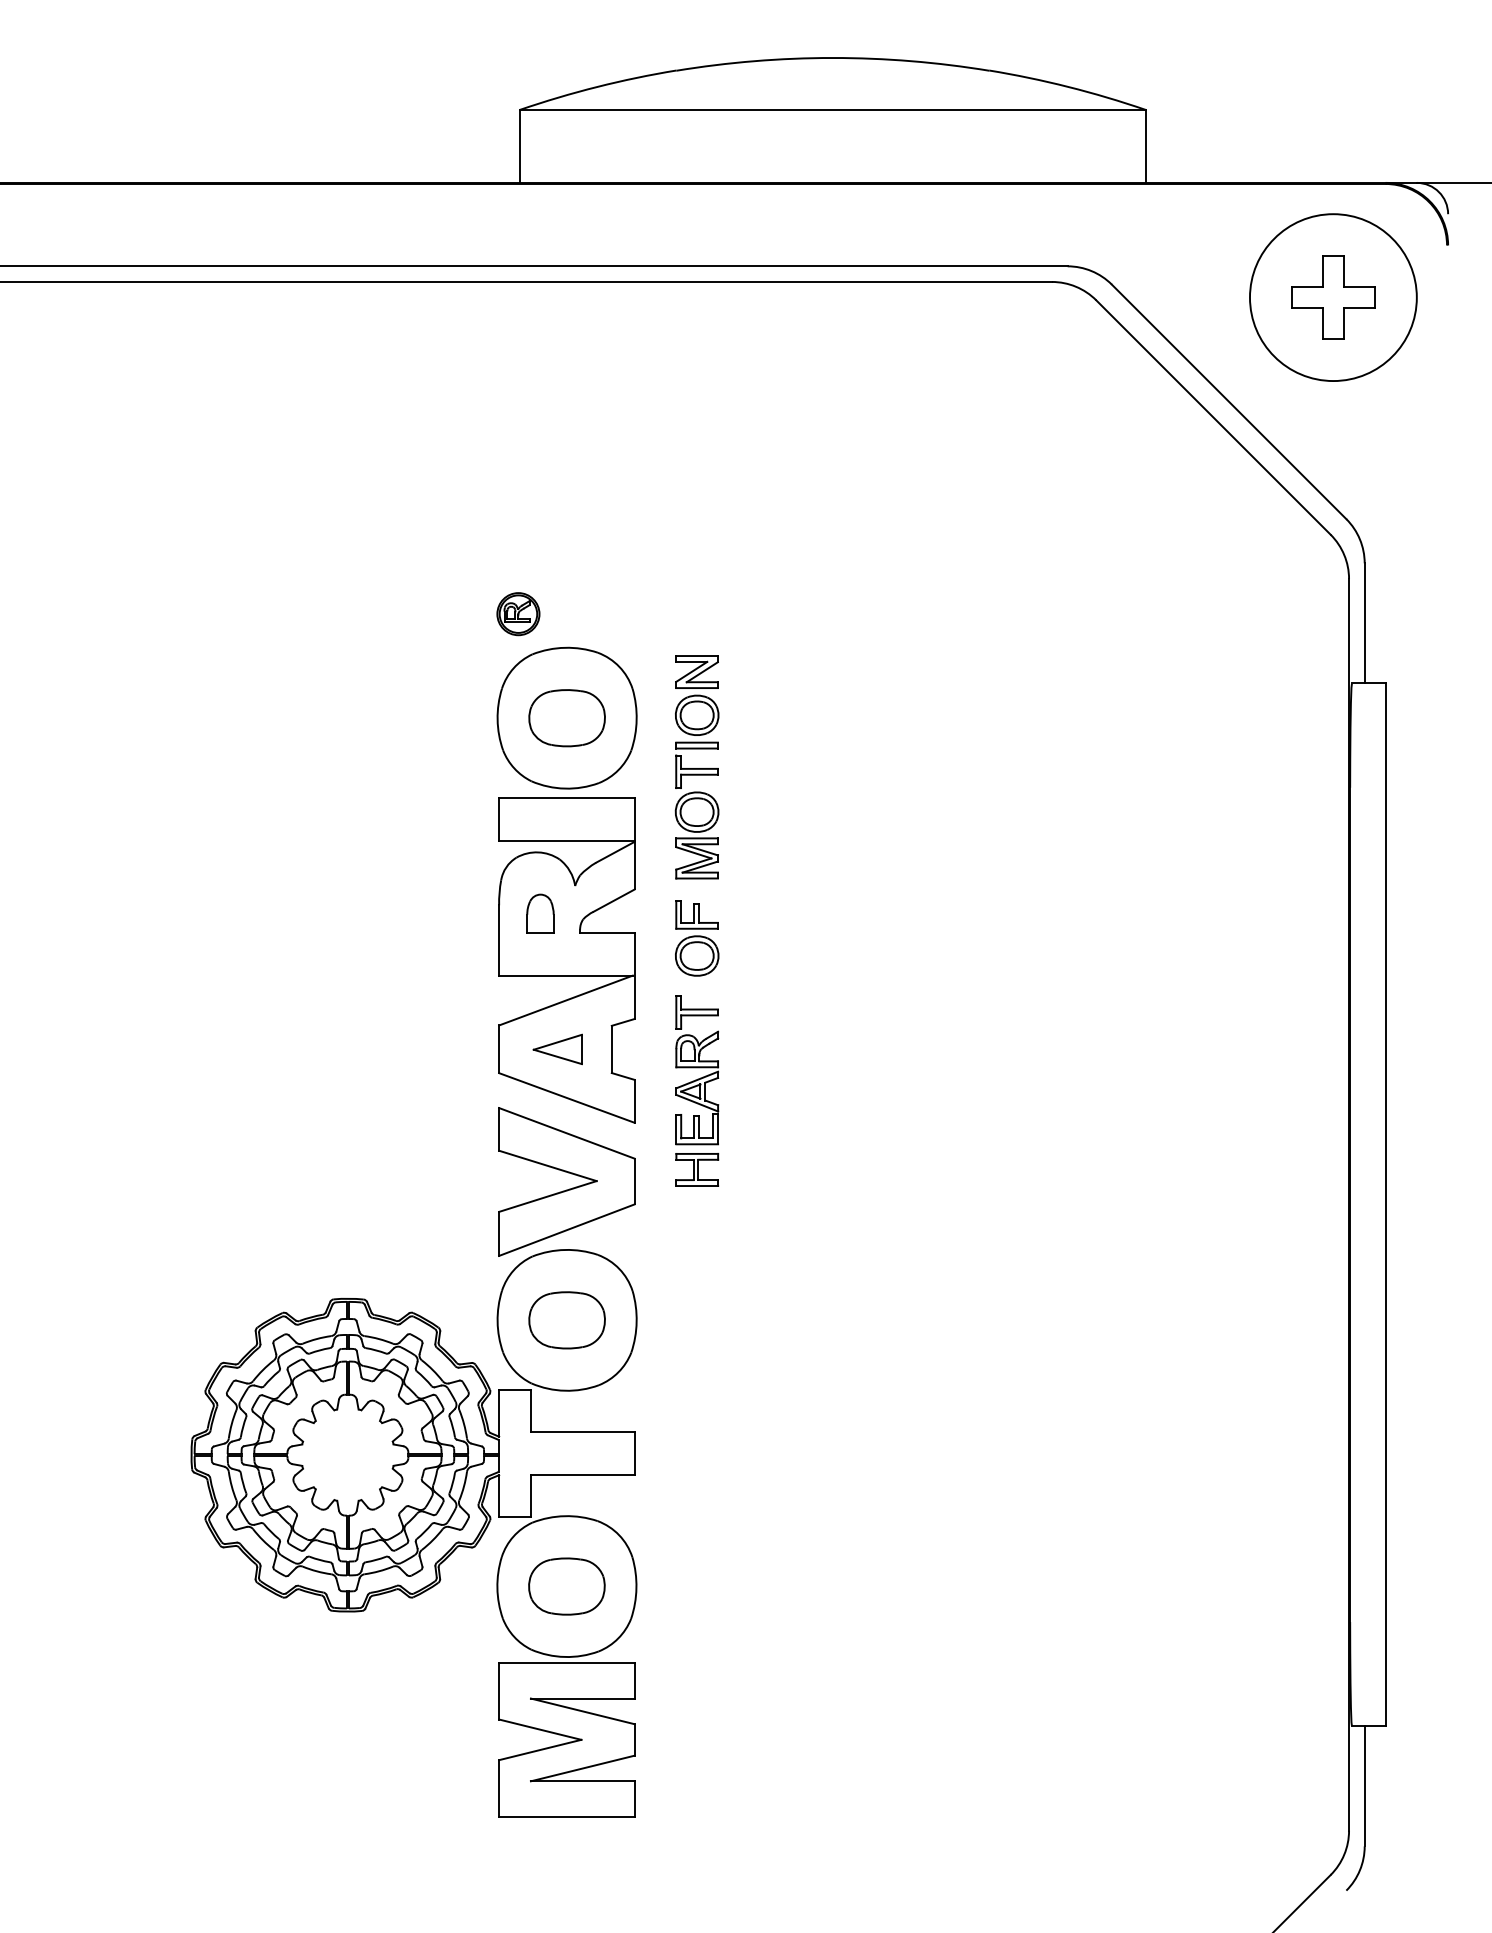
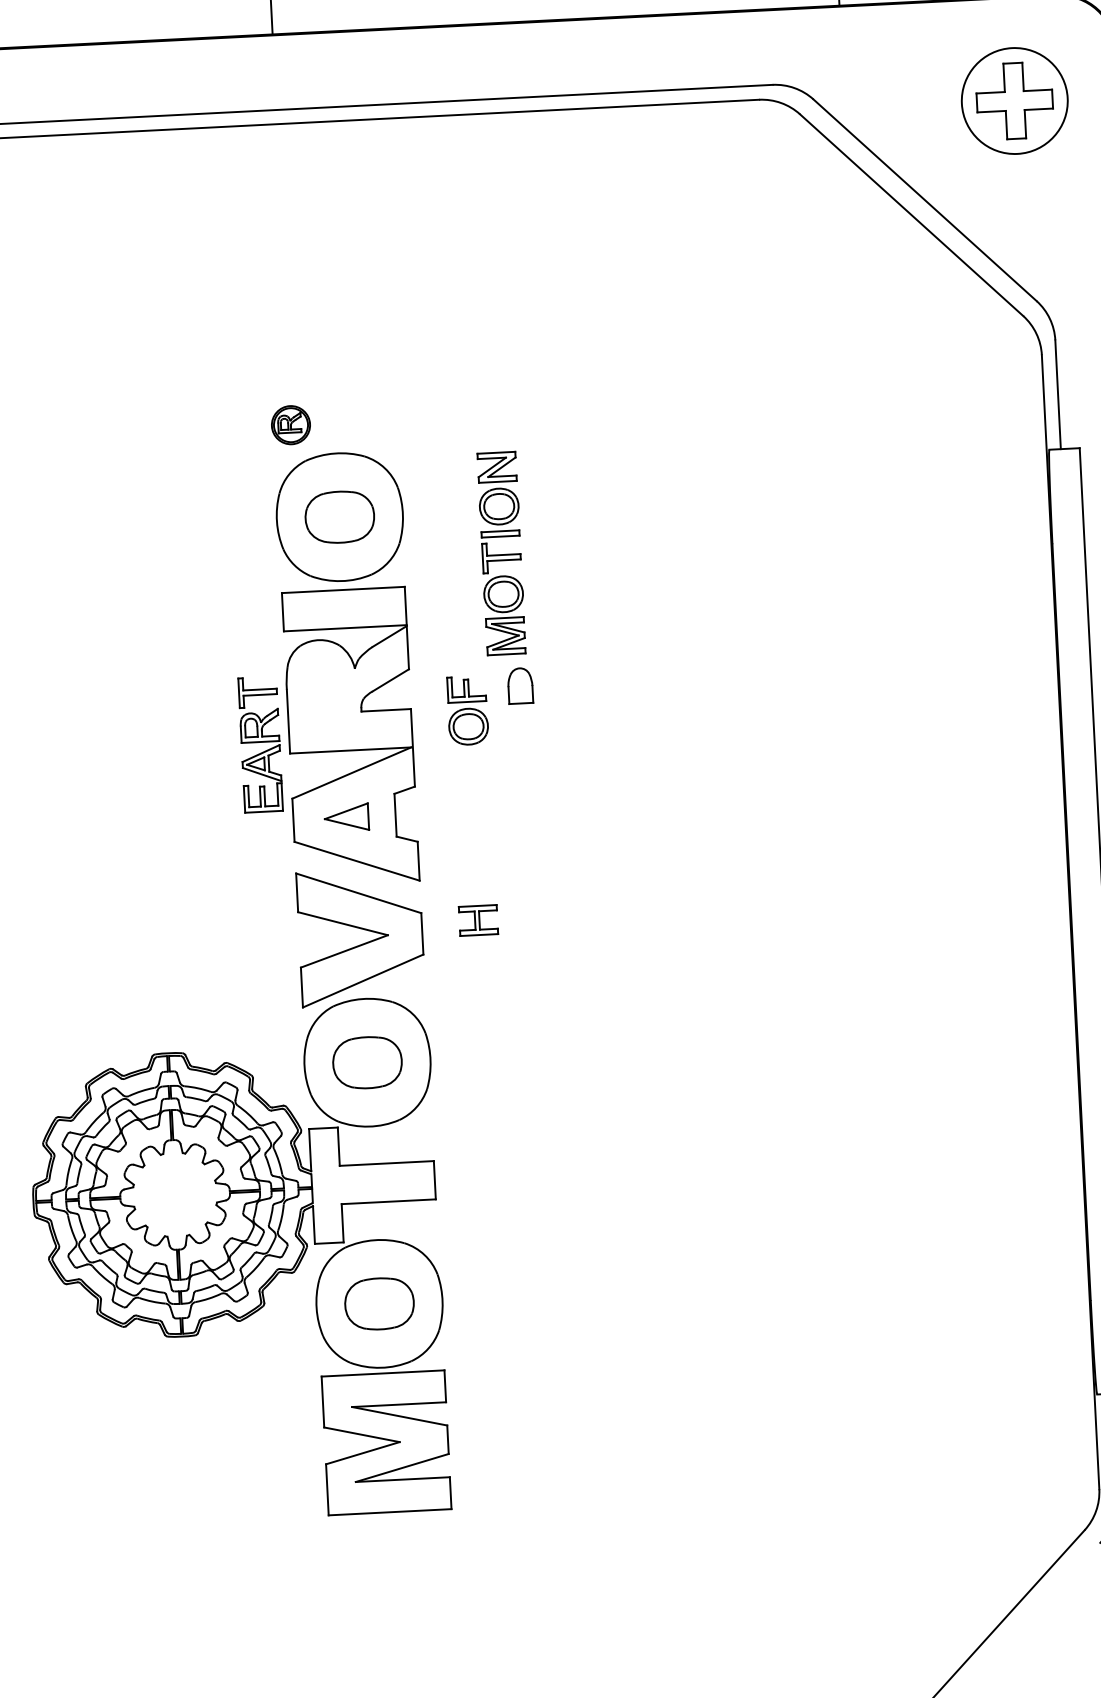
circle: (1332, 297) -> (1013, 100), size x0.7
part: (696, 767) -> (501, 553), moved
part: (540, 913) -> (520, 685), moved
part: (697, 1070) -> (260, 744), moved

